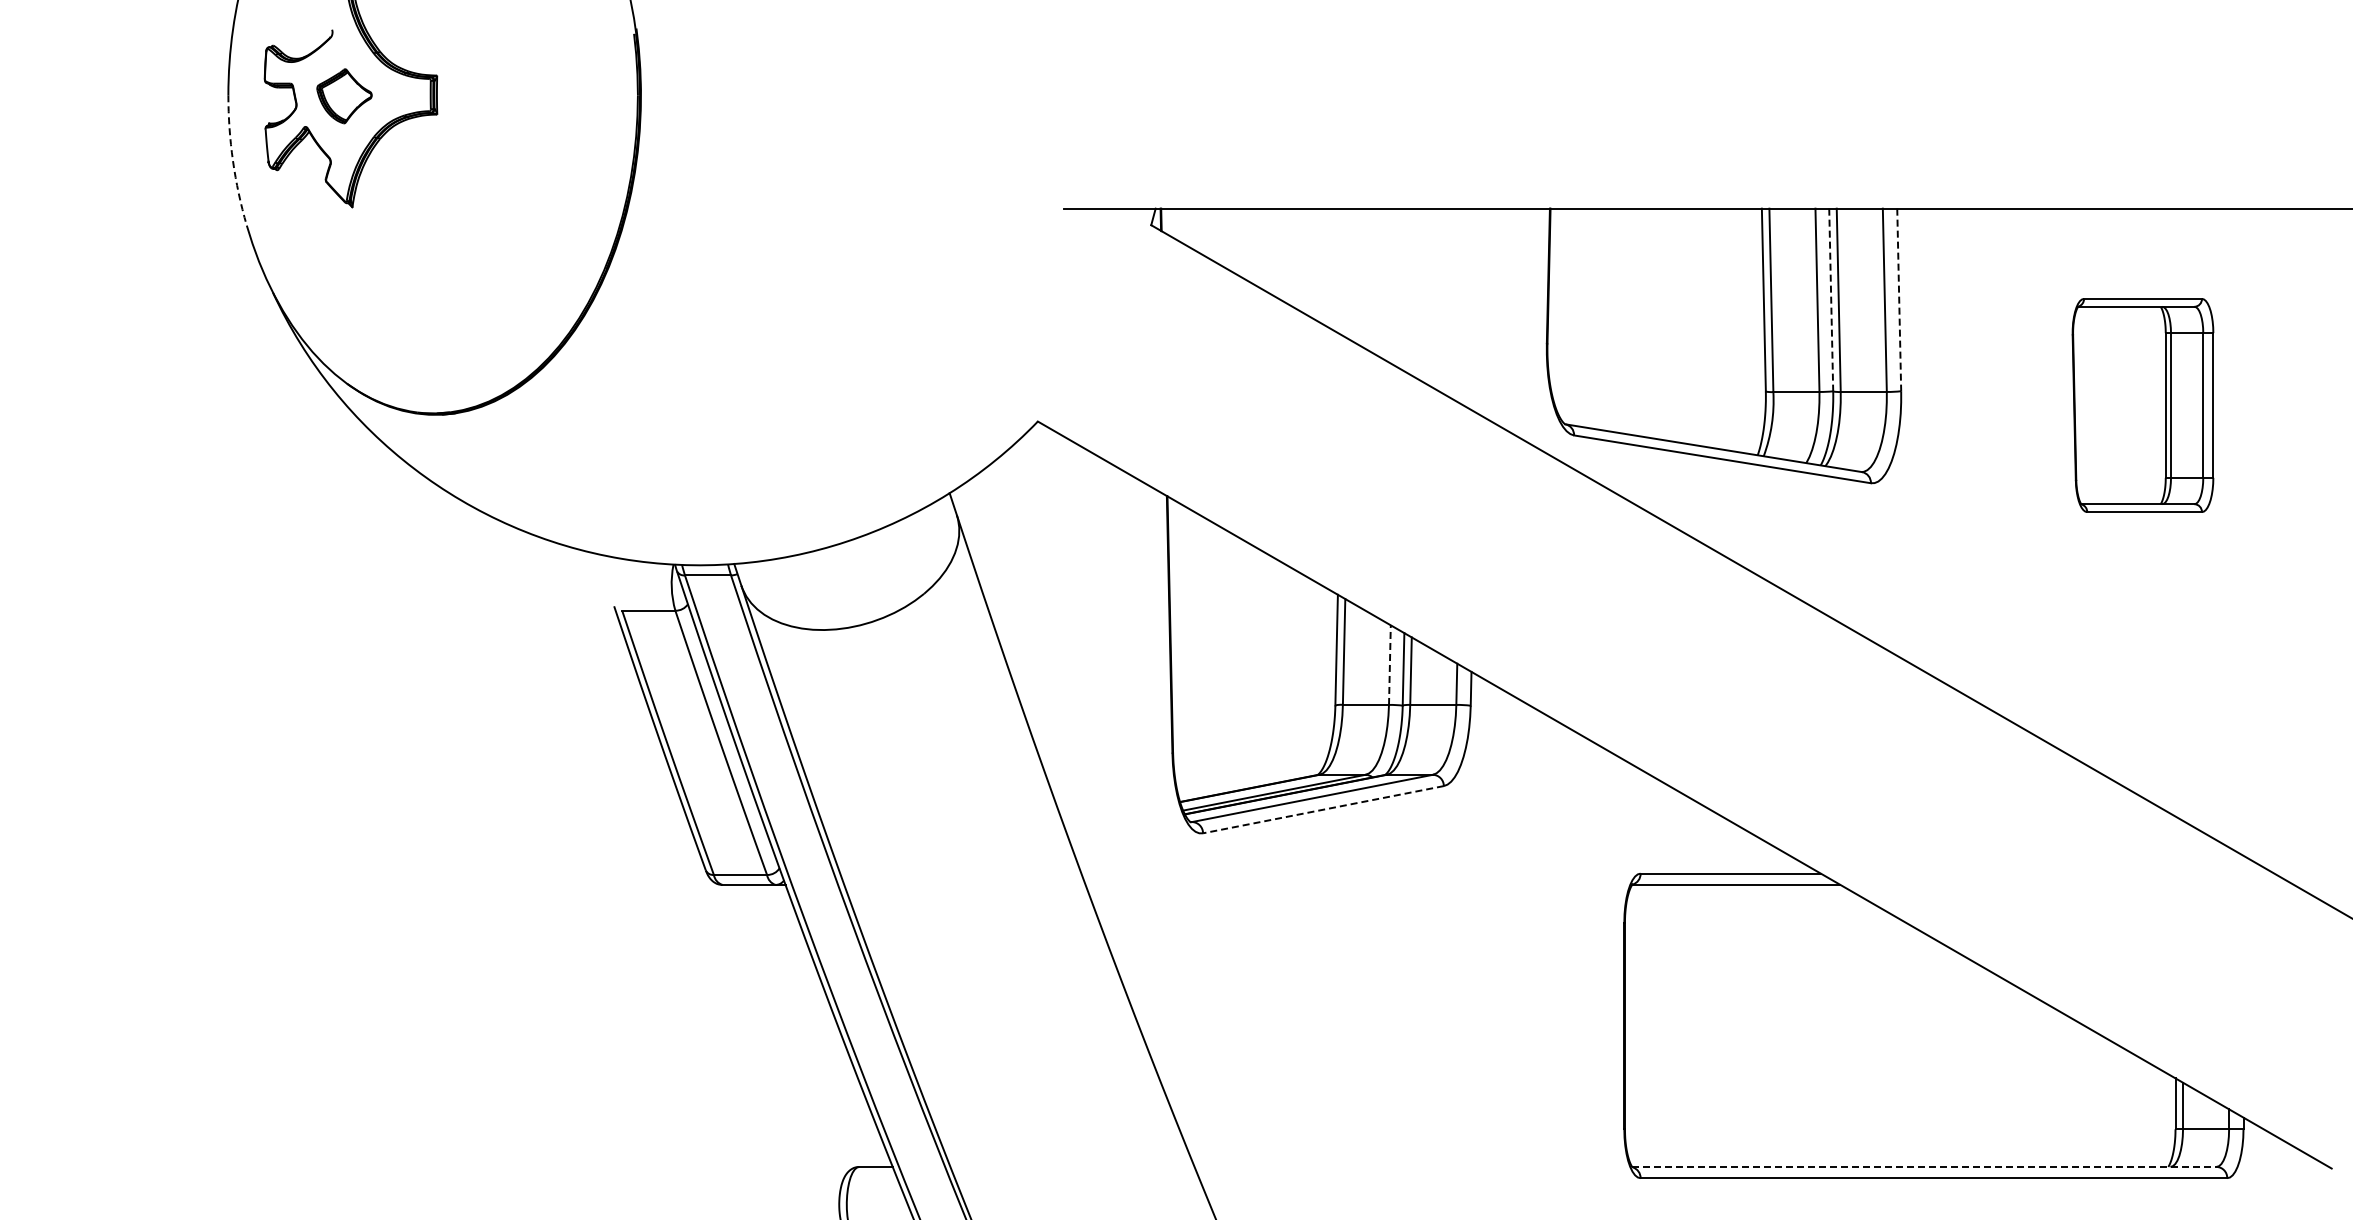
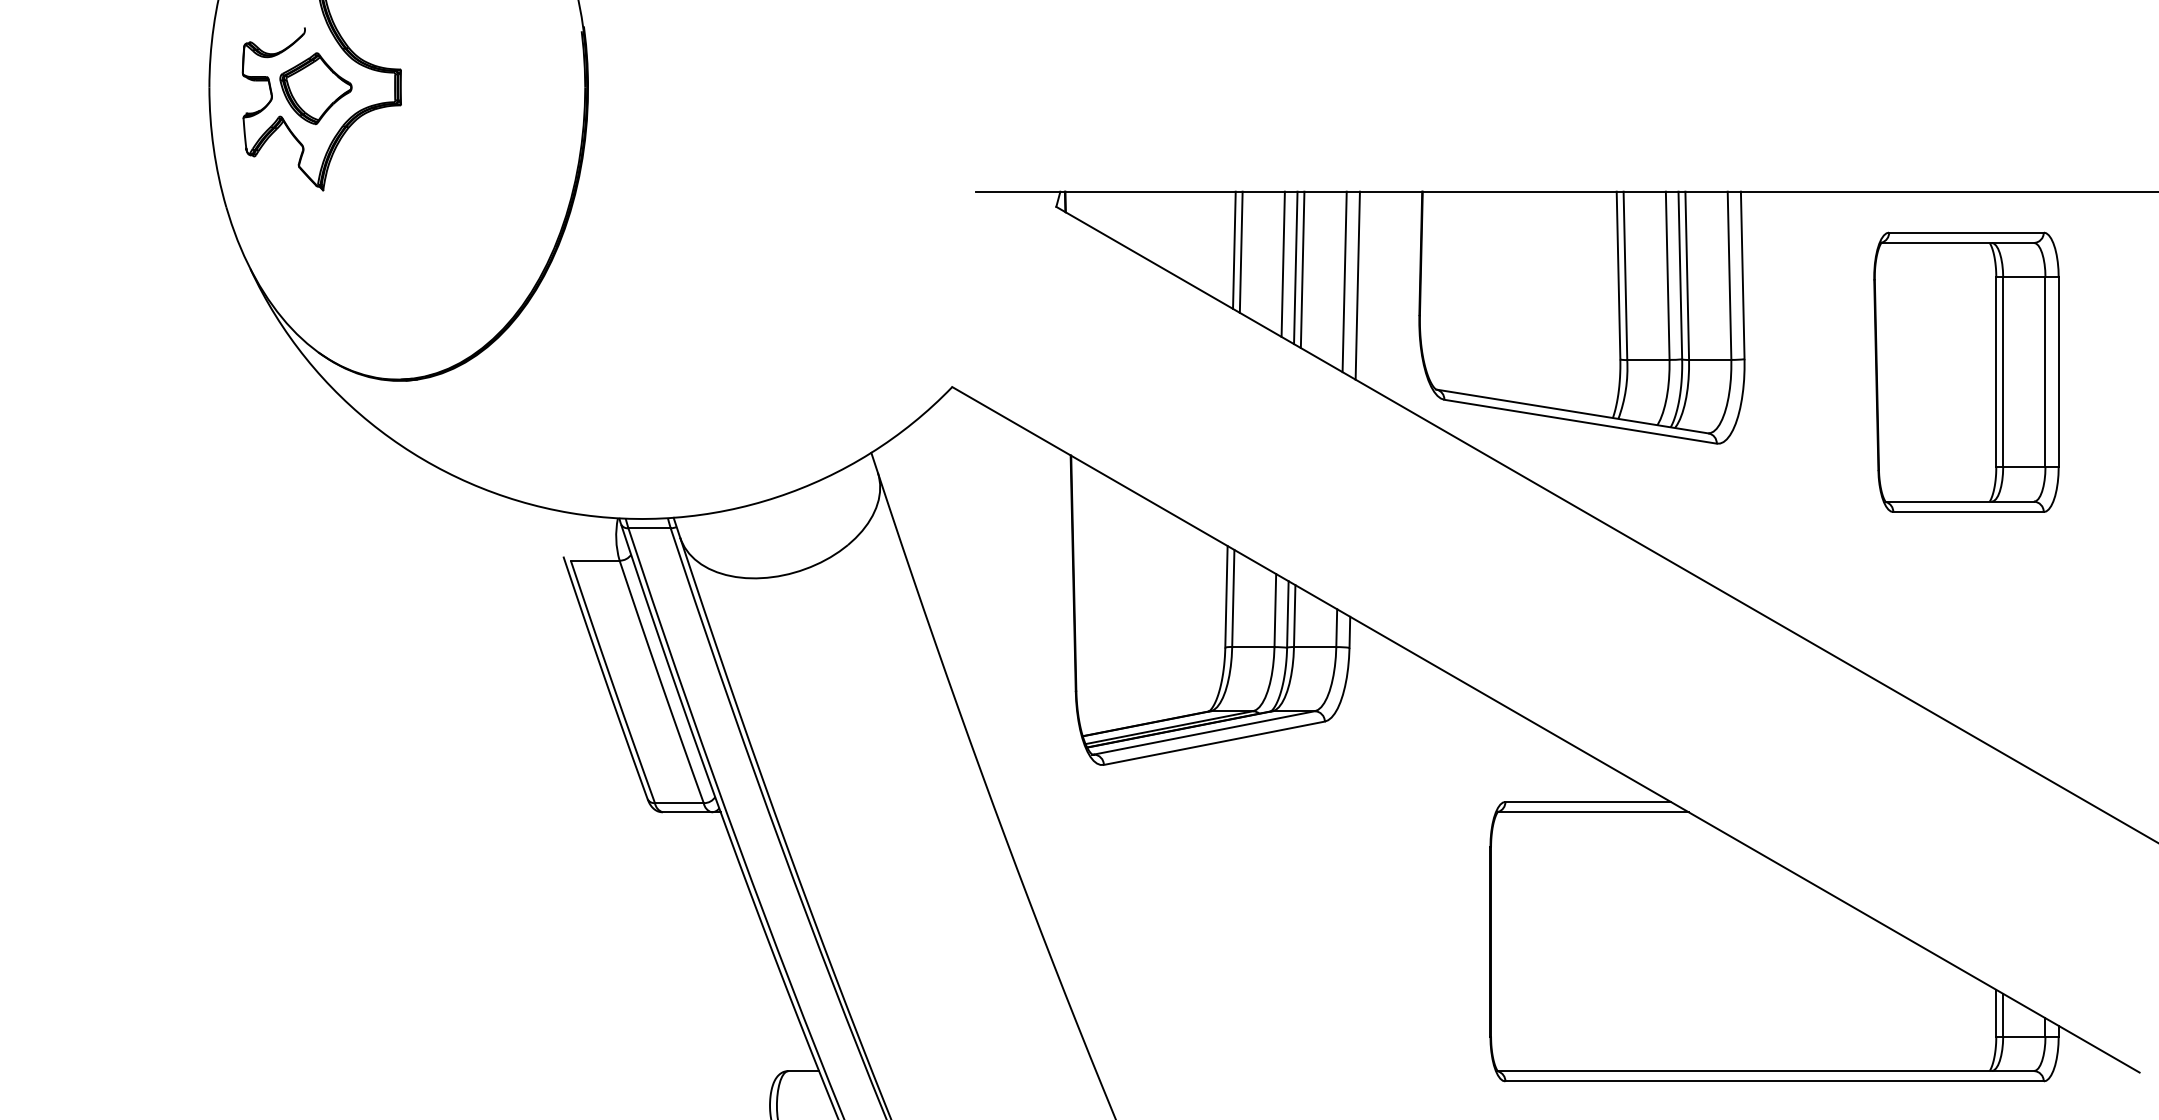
part: (344, 95) -> (315, 87), size x1.43
arc: (233, 161) -> (214, 148), dashed -> solid
line: (1344, 272) -> (1233, 250), added
line: (1352, 274) -> (1241, 252), added
line: (1398, 287) -> (1283, 264), added
line: (1412, 291) -> (1296, 267), added
line: (1419, 293) -> (1302, 269), added
line: (1831, 300) -> (1680, 275), dashed -> solid
line: (1899, 300) -> (1742, 275), dashed -> solid
line: (1465, 306) -> (1344, 281), added
line: (1479, 310) -> (1357, 285), added
part: (2142, 405) -> (1965, 372), size x1.43
line: (1389, 665) -> (1274, 610), dashed -> solid
line: (1323, 809) -> (1214, 743), dashed -> solid
line: (1924, 1166) -> (1765, 1070), dashed -> solid

